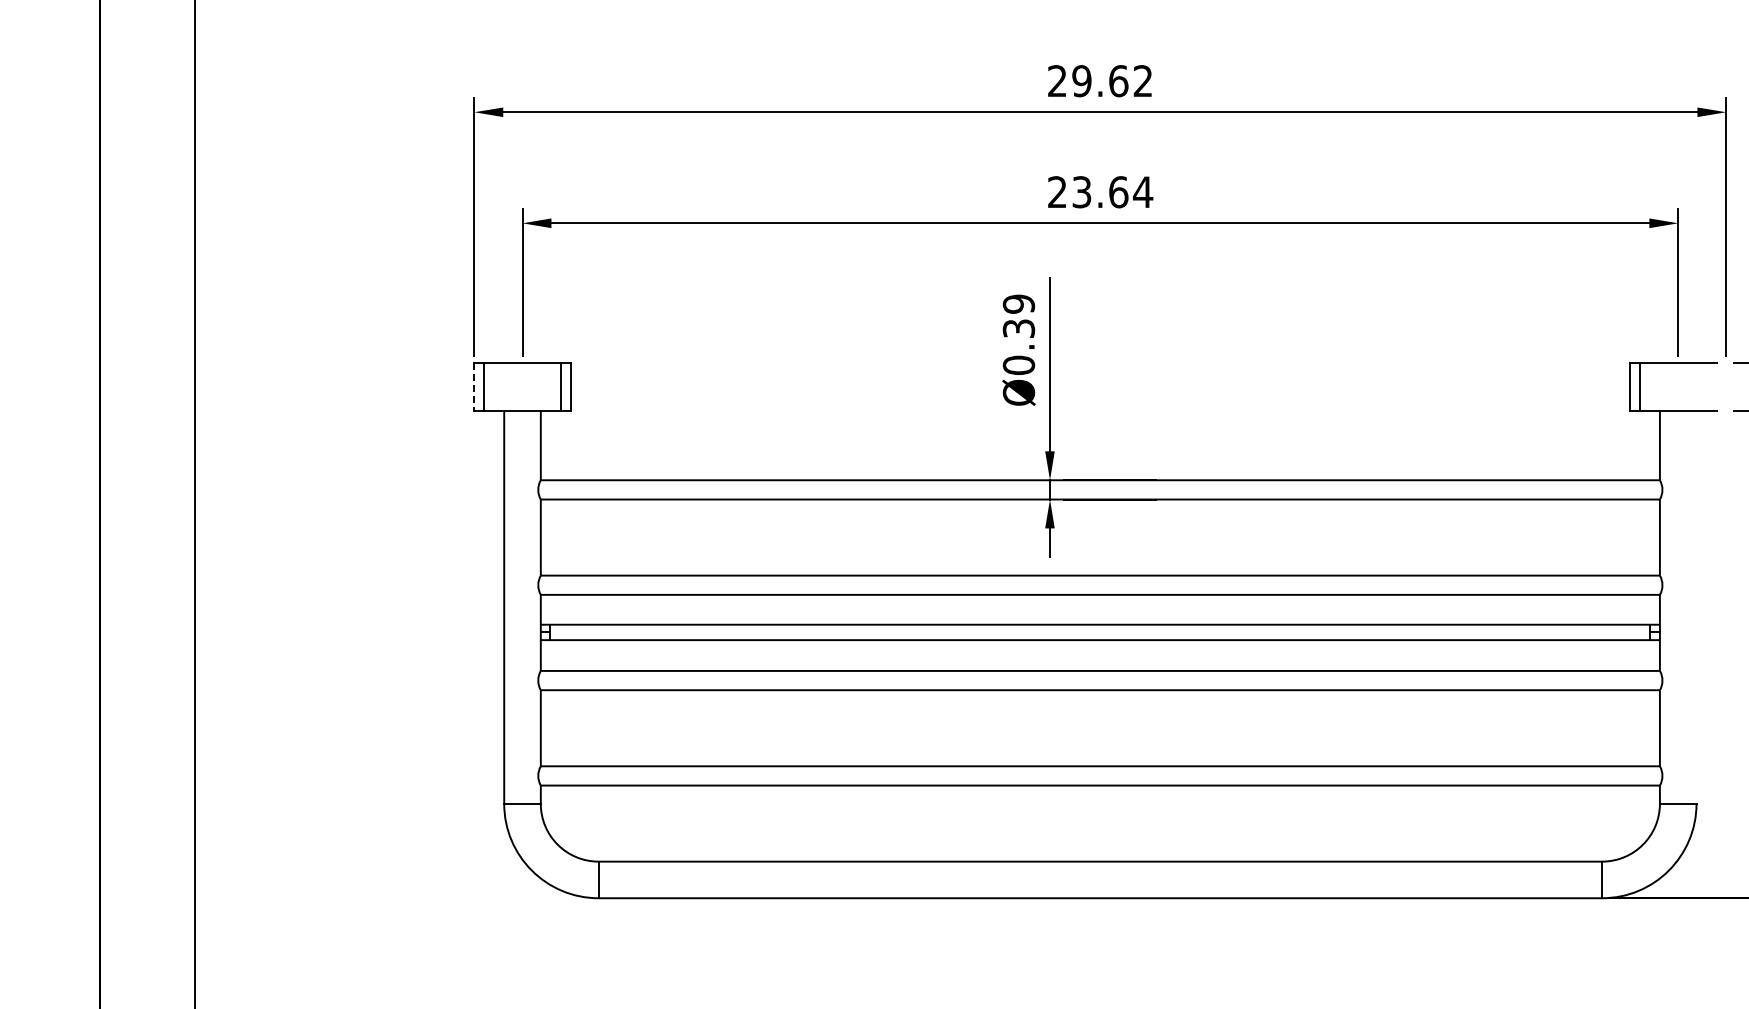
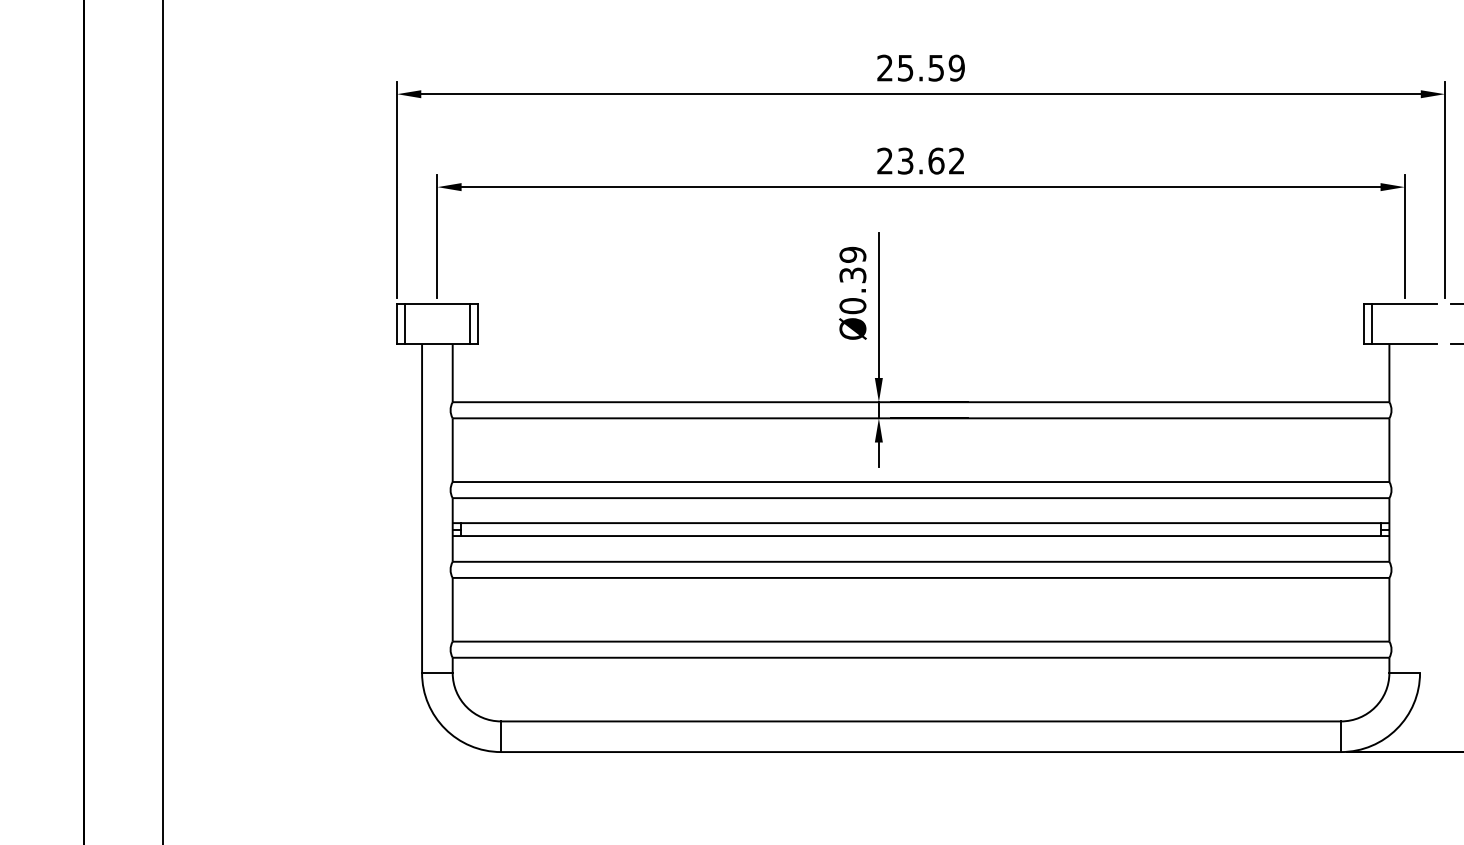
text: (1112, 81) -> (931, 68), 29.62 -> 25.59
text: (1143, 191) -> (957, 160), 23.64 -> 23.62
line: (474, 387) -> (397, 324), dashed -> solid

